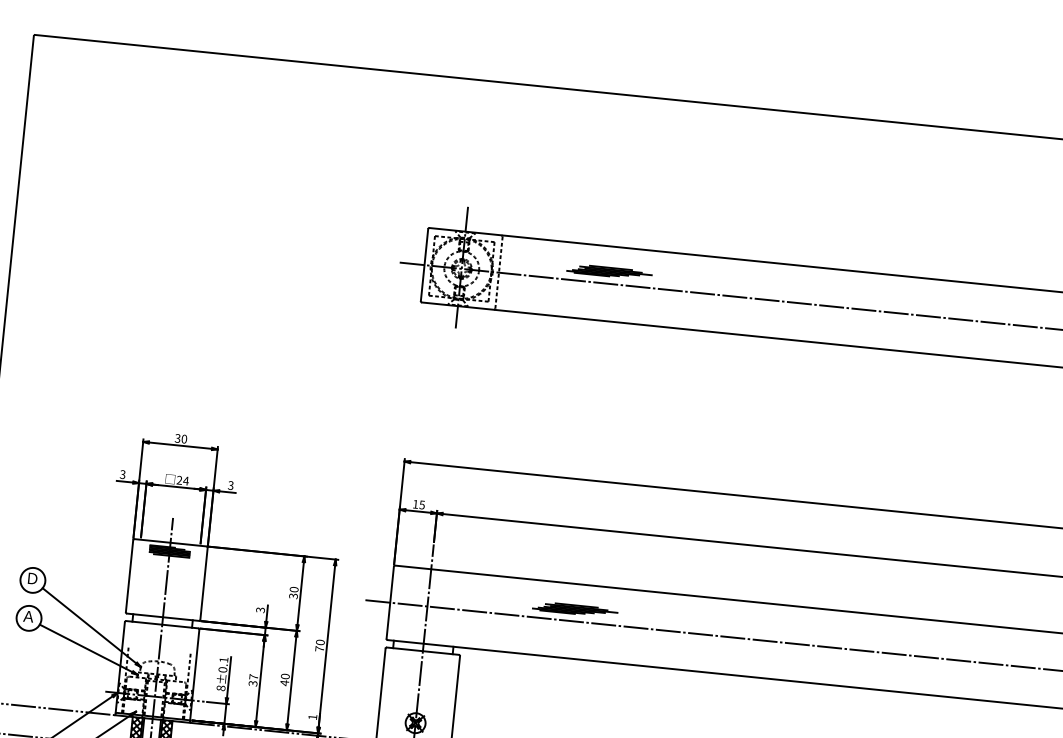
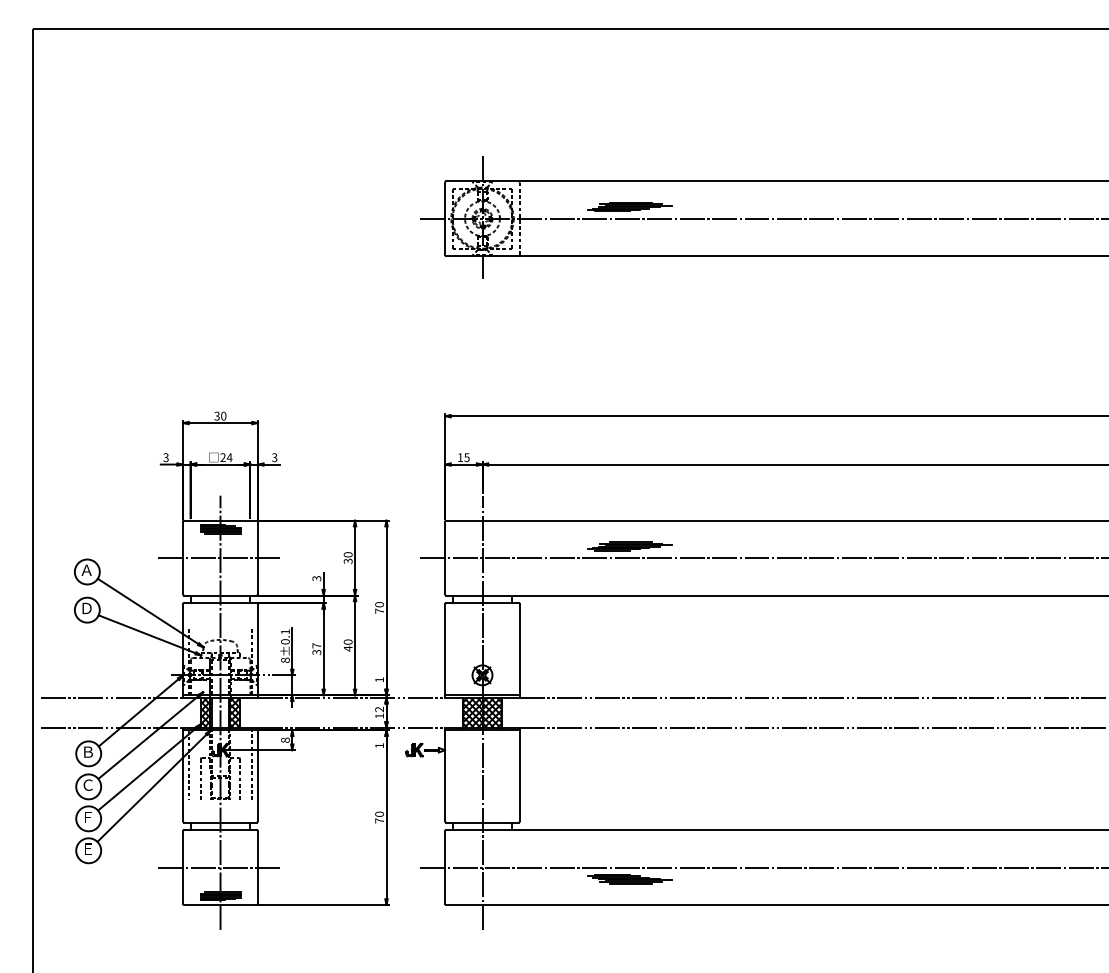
text: (32, 577) -> (86, 569), Ｄ -> Ａ
line: (166, 580) -> (220, 558), added
text: (28, 616) -> (86, 608), Ａ -> Ｄ

